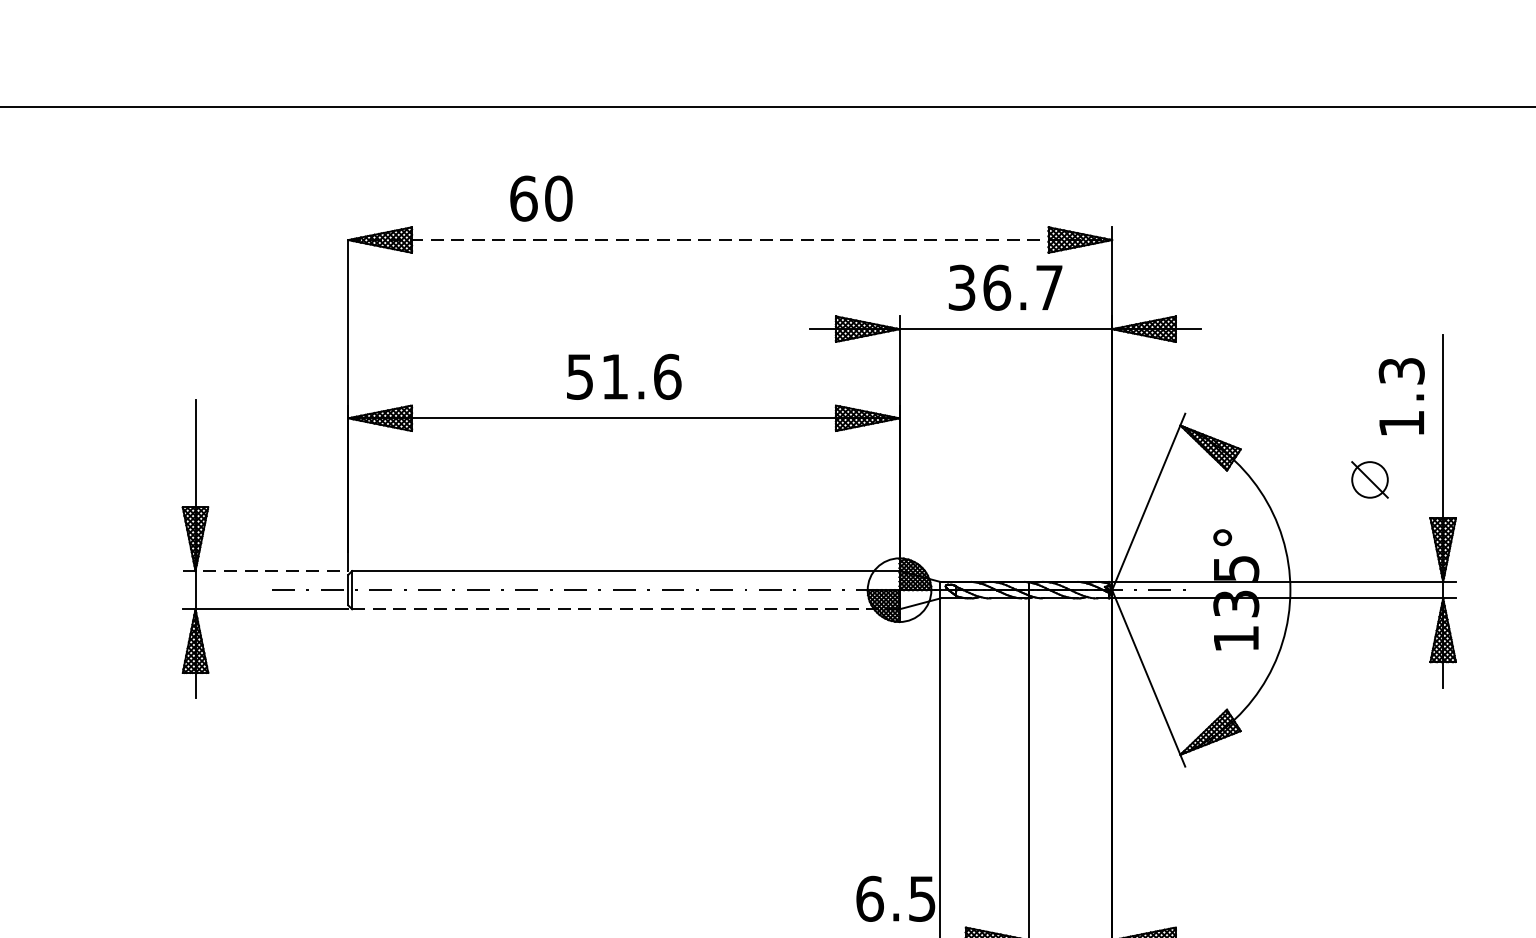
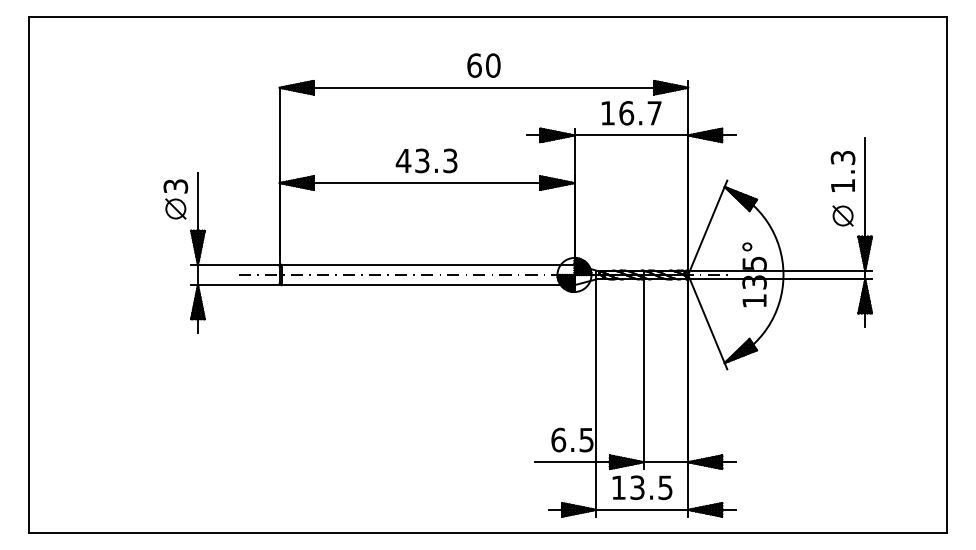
text: (540, 198) -> (483, 65), moved
line: (731, 239) -> (484, 87), dashed -> solid
text: (961, 288) -> (607, 113), 36.7 -> 16.7
text: (622, 376) -> (426, 160), 51.6 -> 43.3
part: (153, 449) -> (175, 199), added
part: (1368, 478) -> (842, 215), moved
line: (265, 570) -> (235, 264), dashed -> solid
line: (626, 609) -> (428, 285), dashed -> solid

